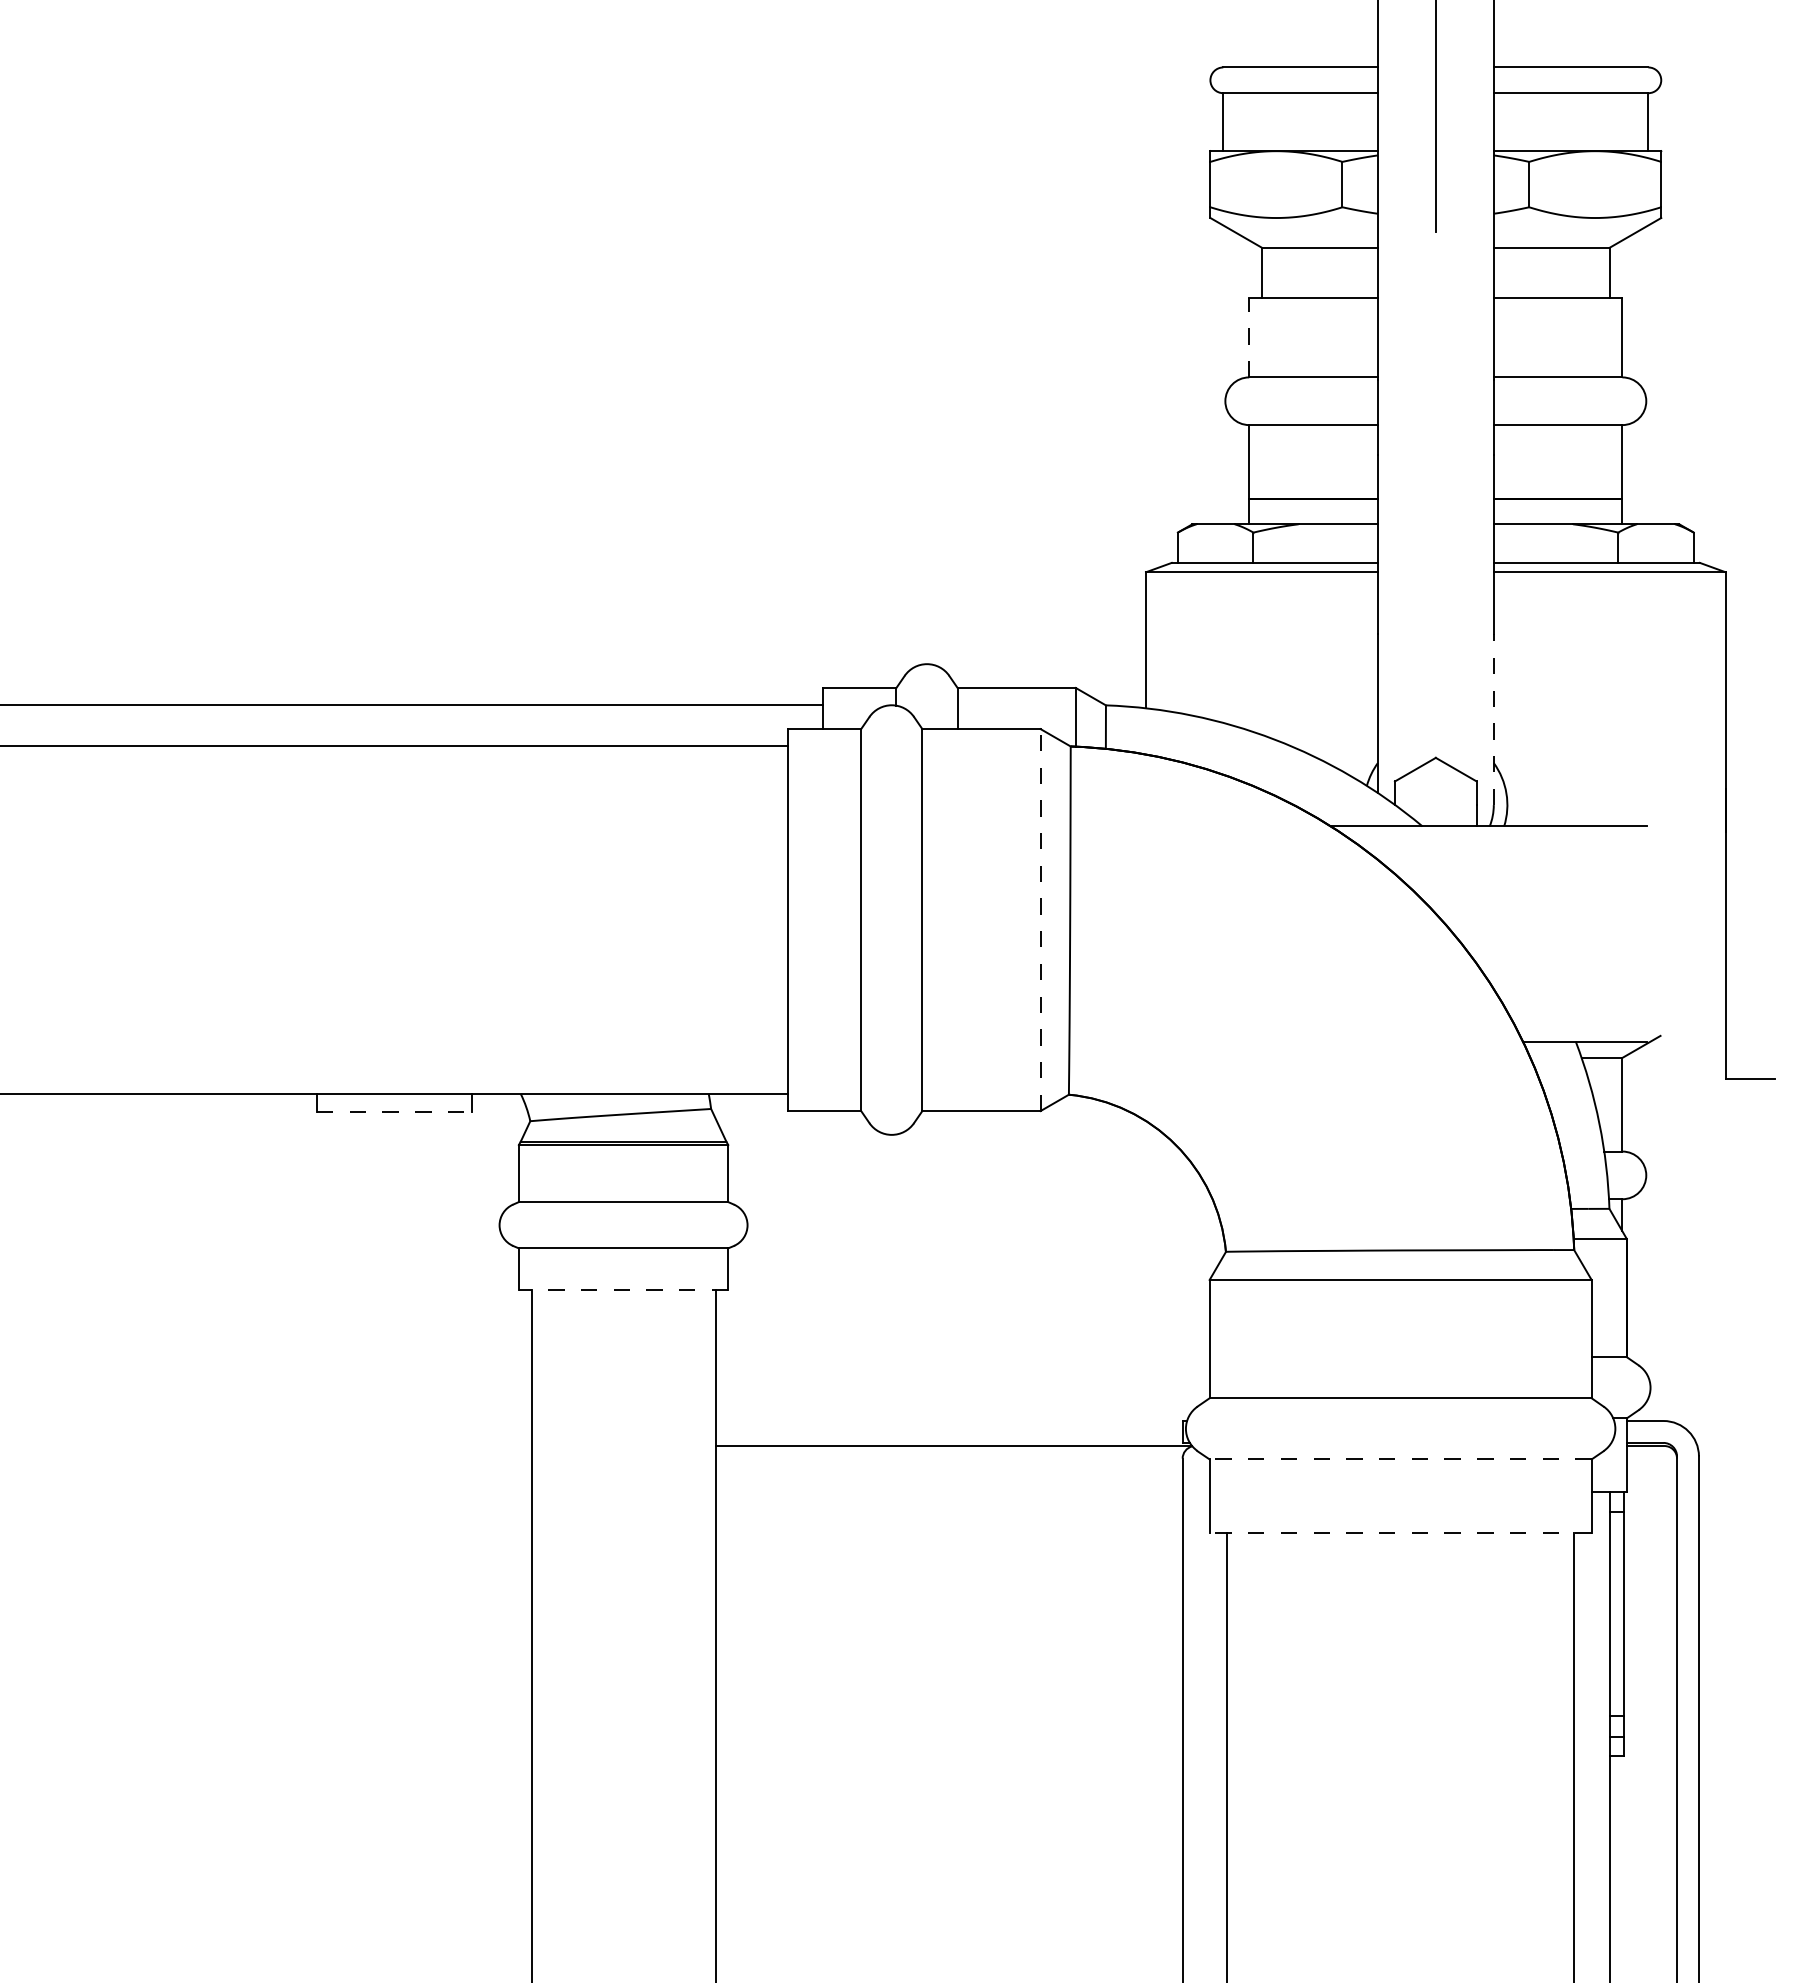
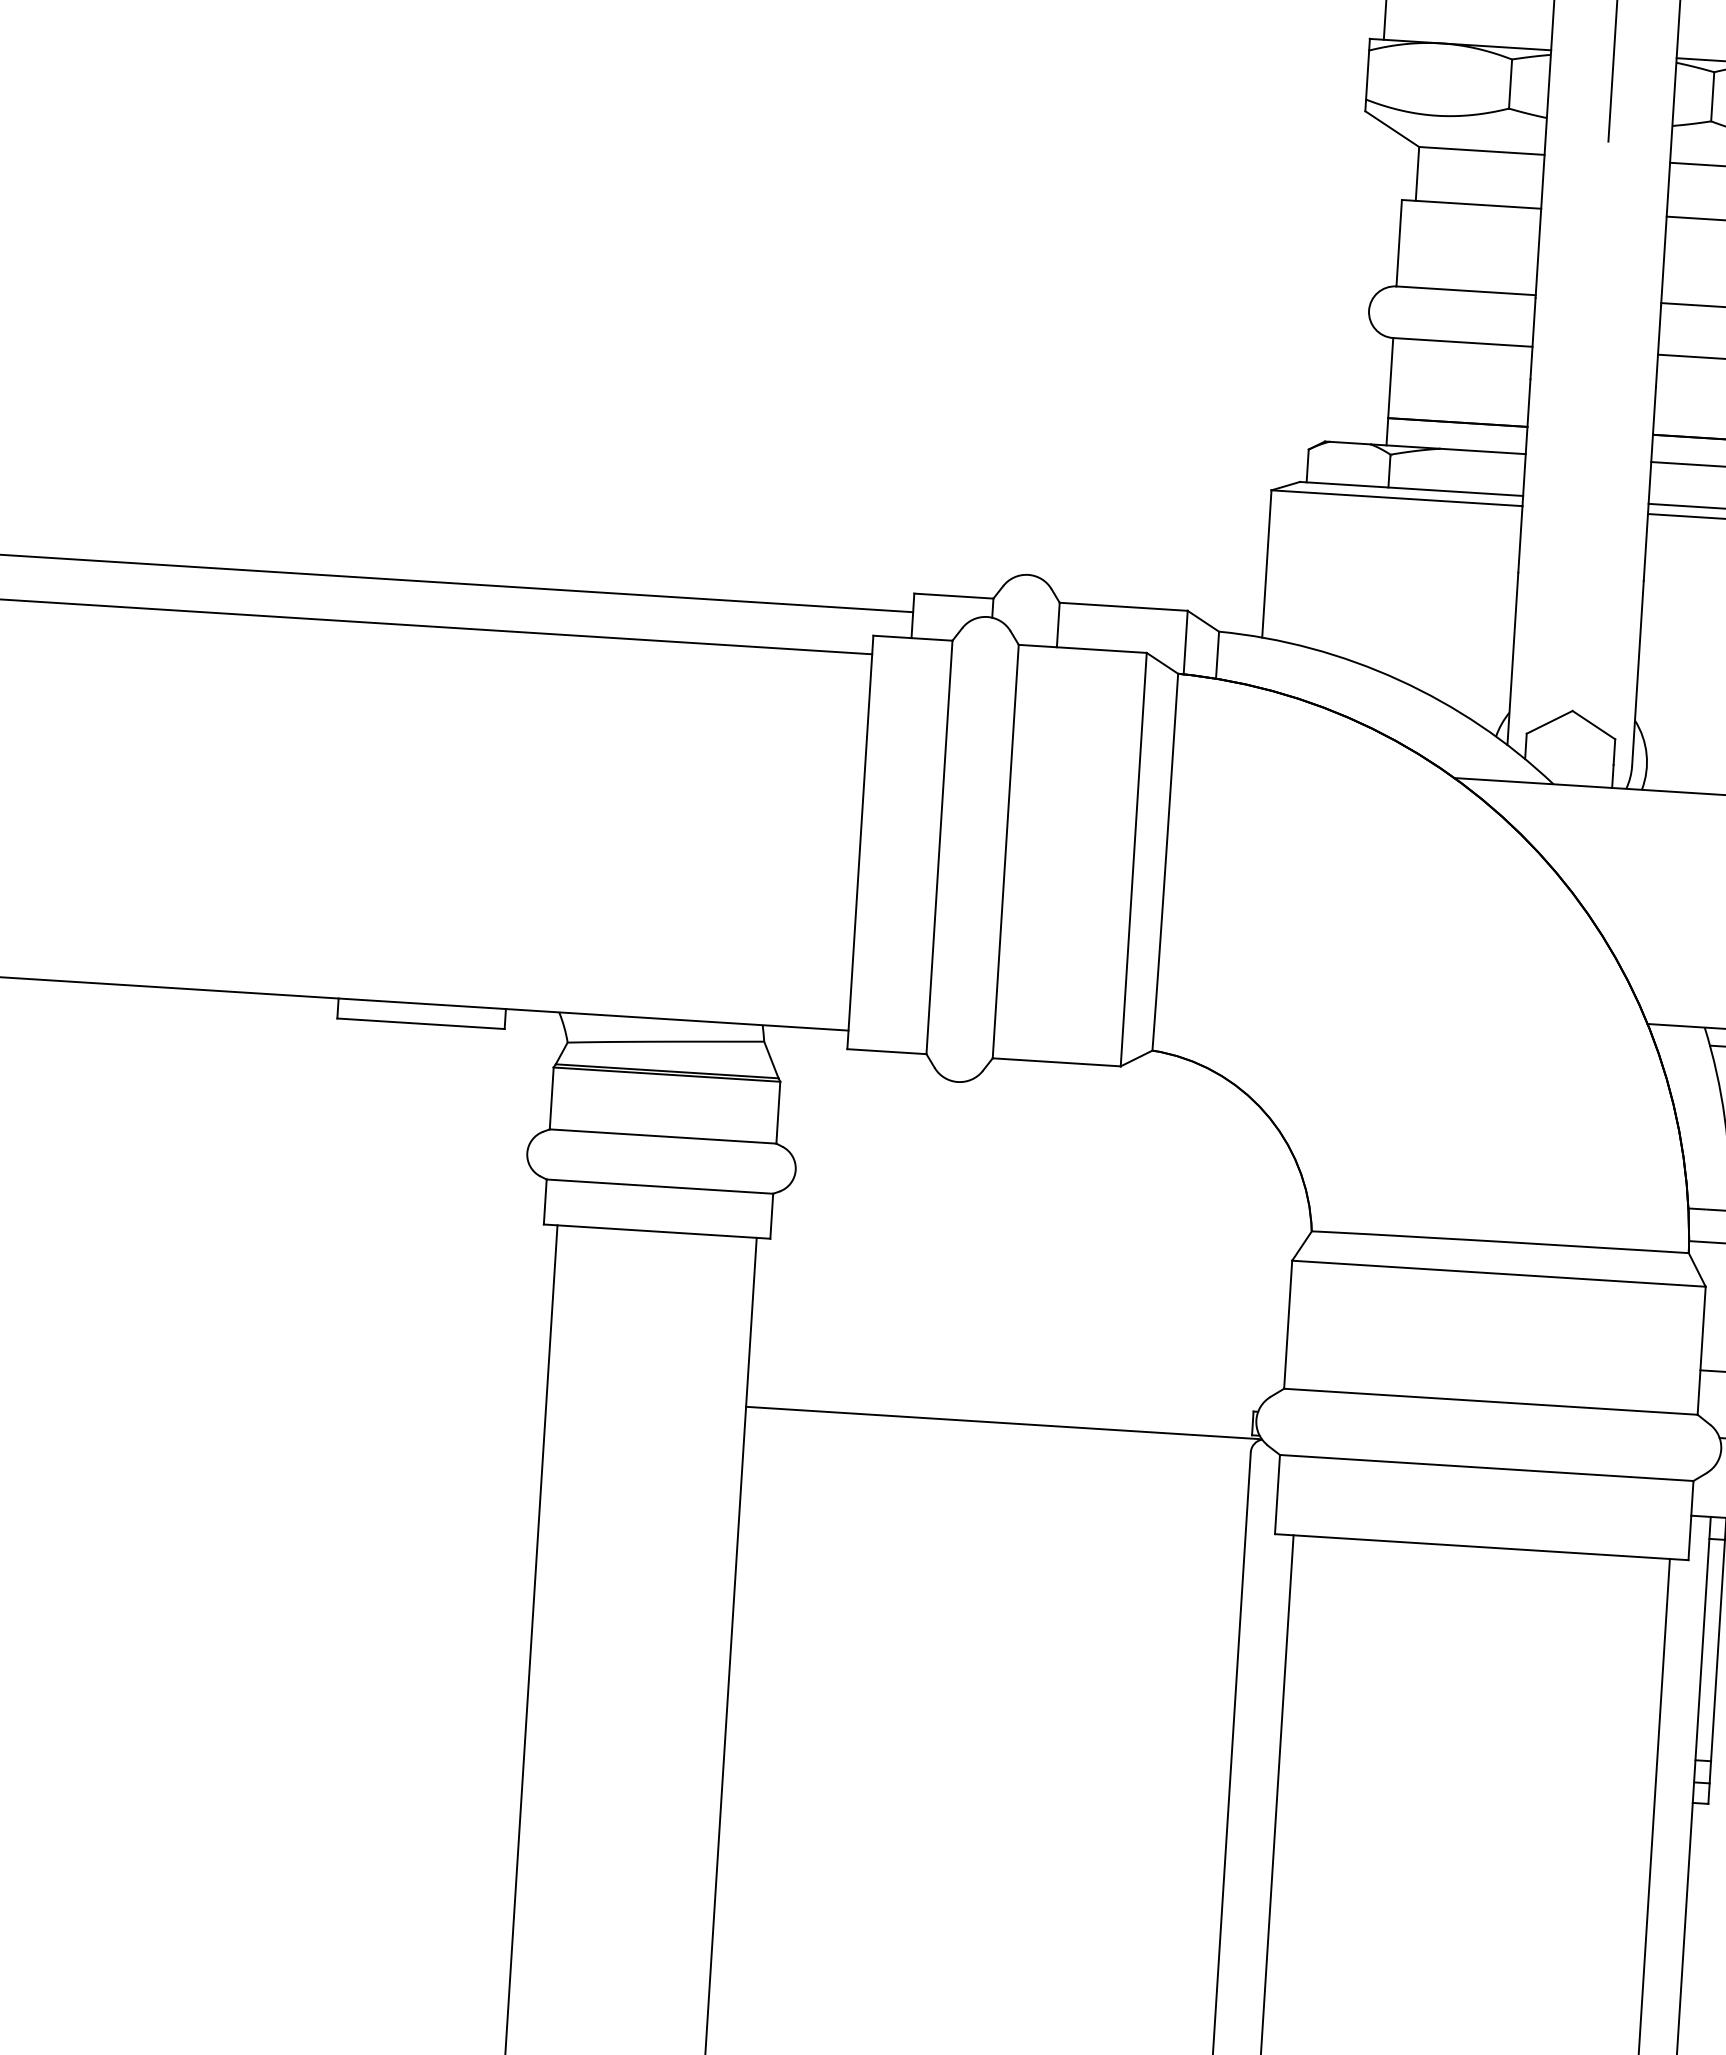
line: (1249, 337) -> (1399, 243), dashed -> solid
line: (1493, 719) -> (1637, 673), dashed -> solid
line: (1040, 920) -> (1133, 860), dashed -> solid
line: (394, 1112) -> (421, 1023), dashed -> solid
line: (623, 1289) -> (657, 1231), dashed -> solid
line: (1400, 1459) -> (1486, 1468), dashed -> solid
line: (1400, 1532) -> (1481, 1547), dashed -> solid

